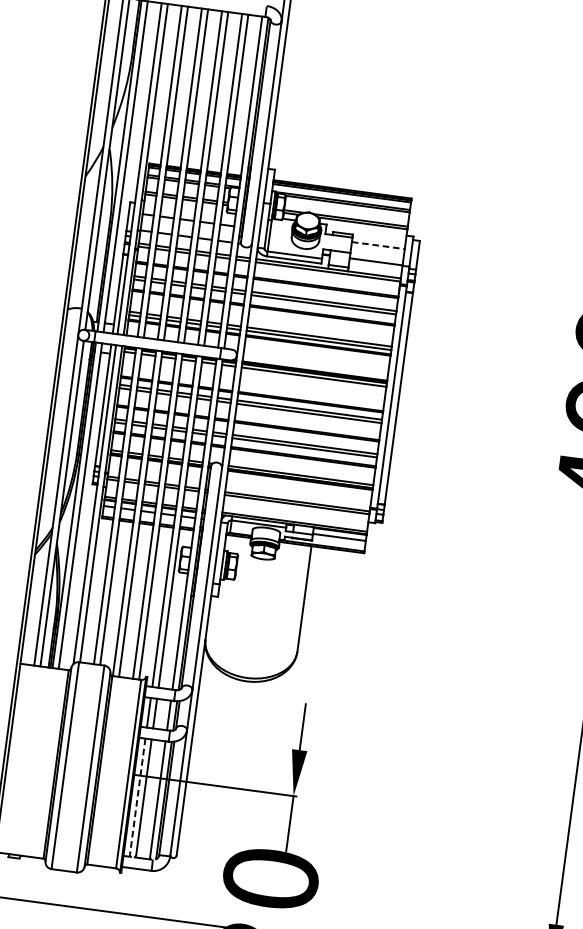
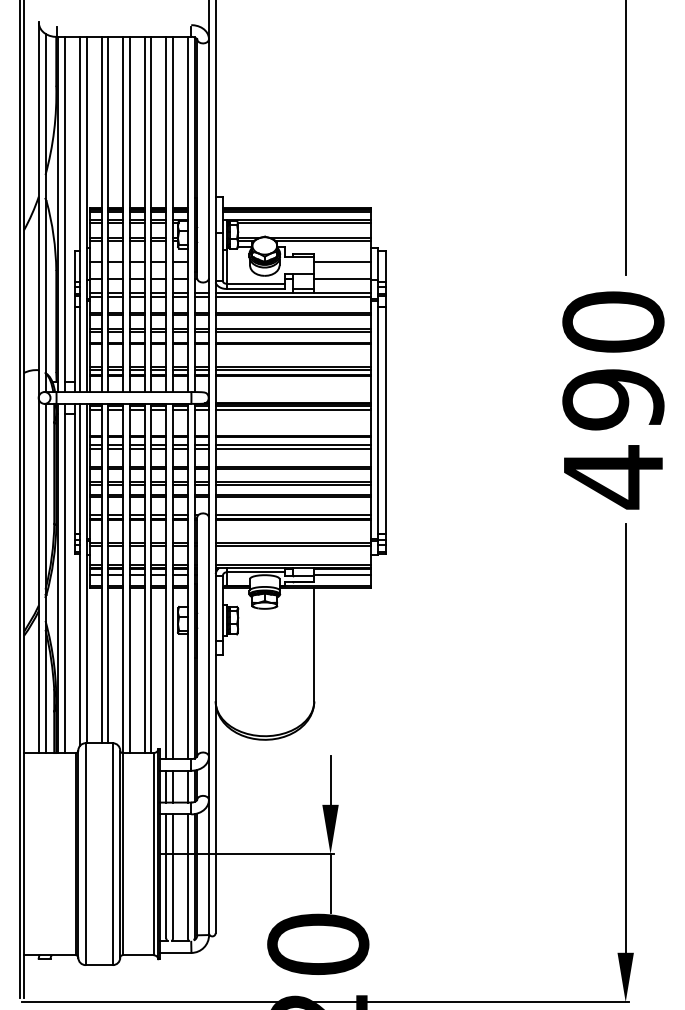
line: (378, 245) -> (342, 261), dashed -> solid
line: (137, 796) -> (166, 876), dashed -> solid

